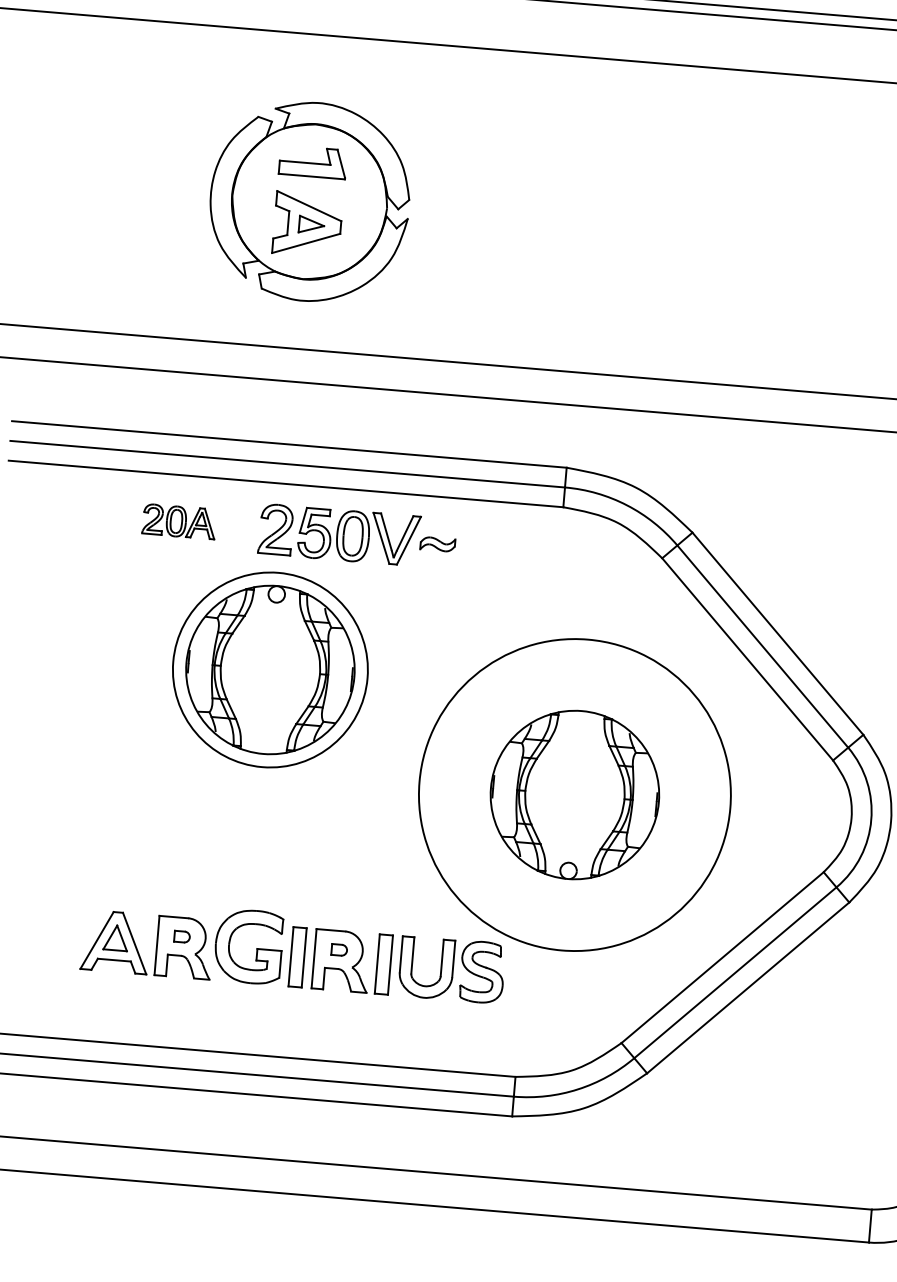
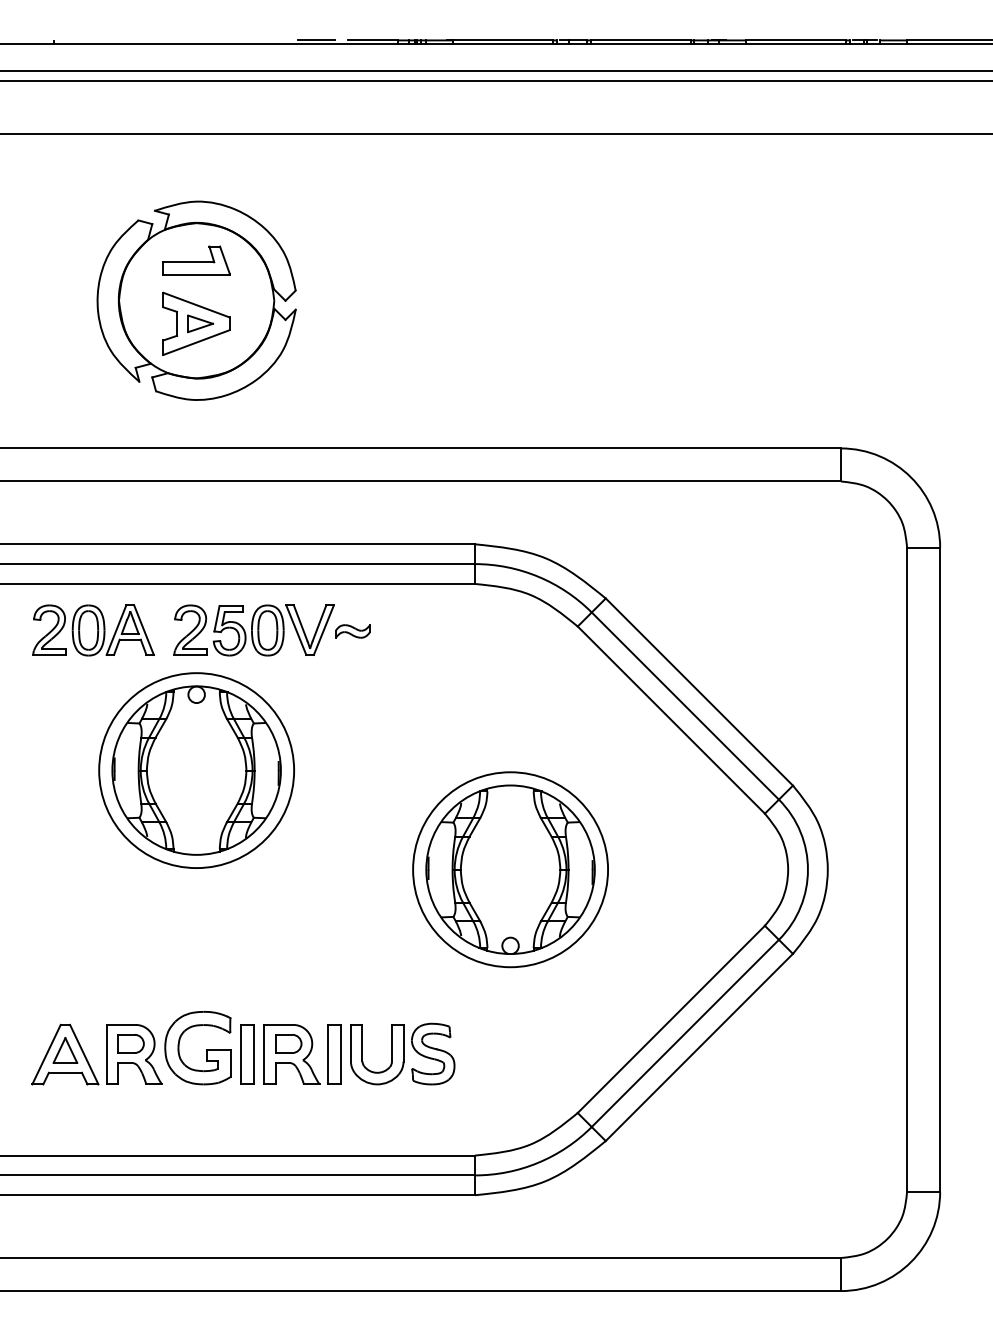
part: (179, 521) -> (93, 630), size x1.67
circle: (574, 794) -> (510, 869), size x0.62
part: (181, 936) -> (130, 1043), size x1.67
part: (339, 949) -> (288, 1043), size x1.67

